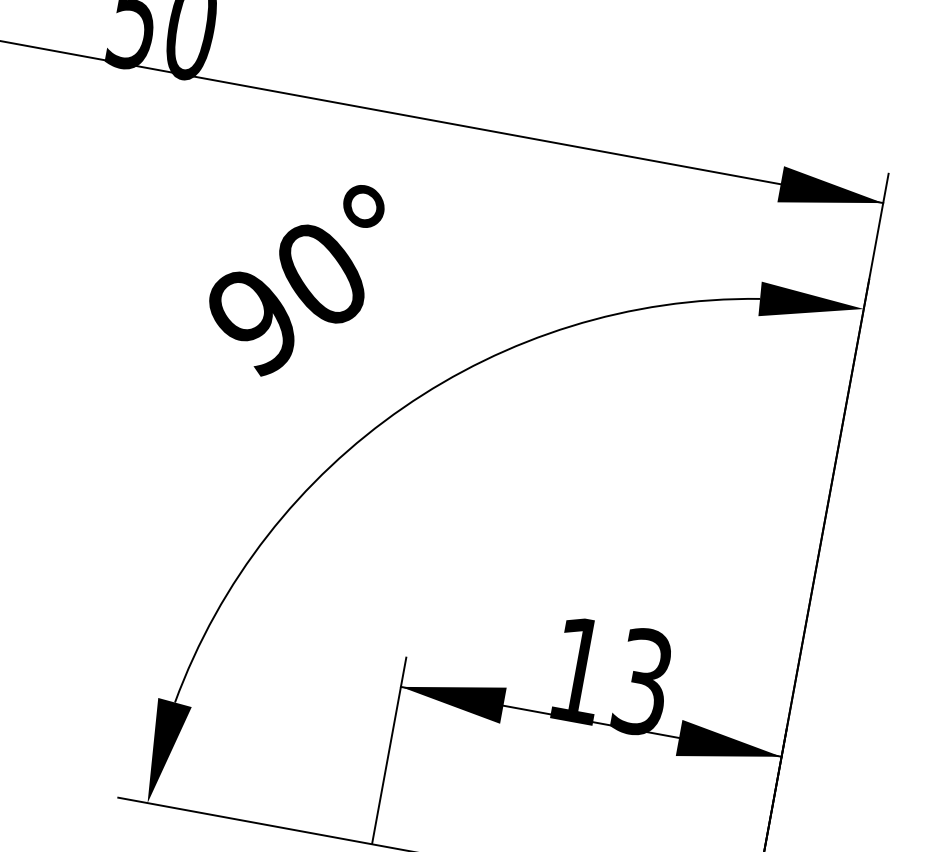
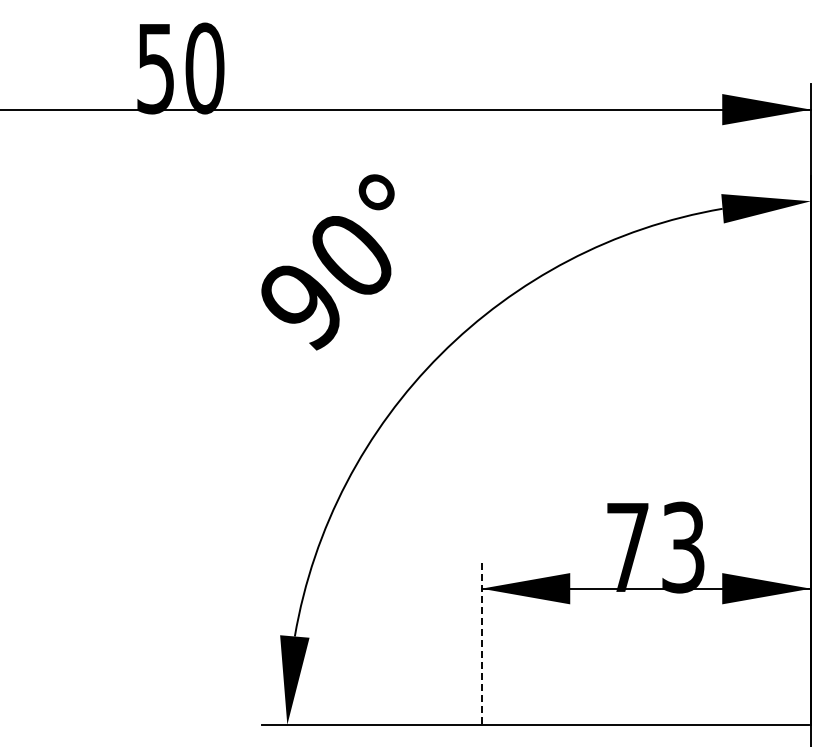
text: (578, 670) -> (627, 547), 13 -> 73
line: (389, 750) -> (481, 643), solid -> dashed

